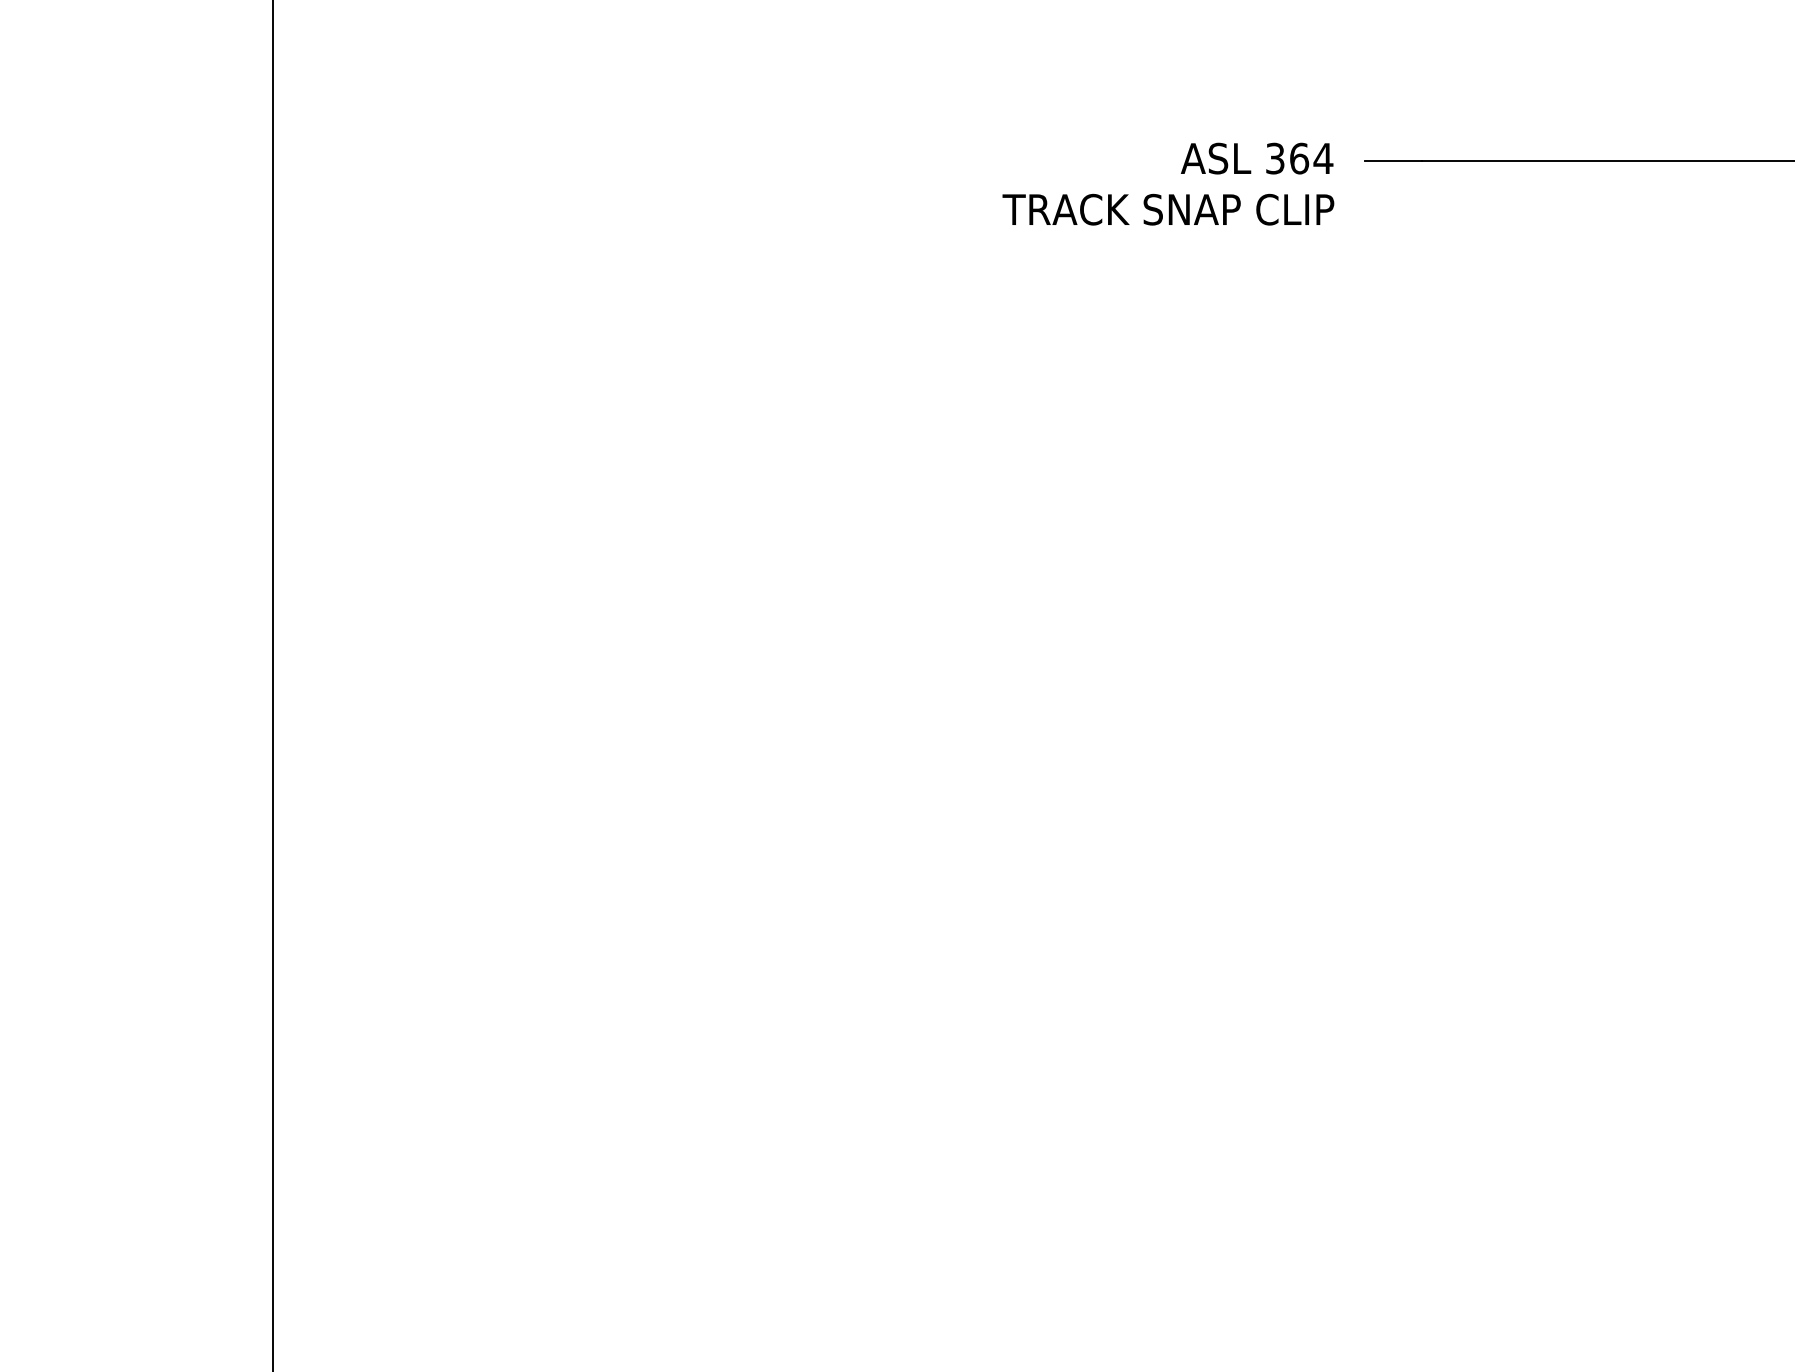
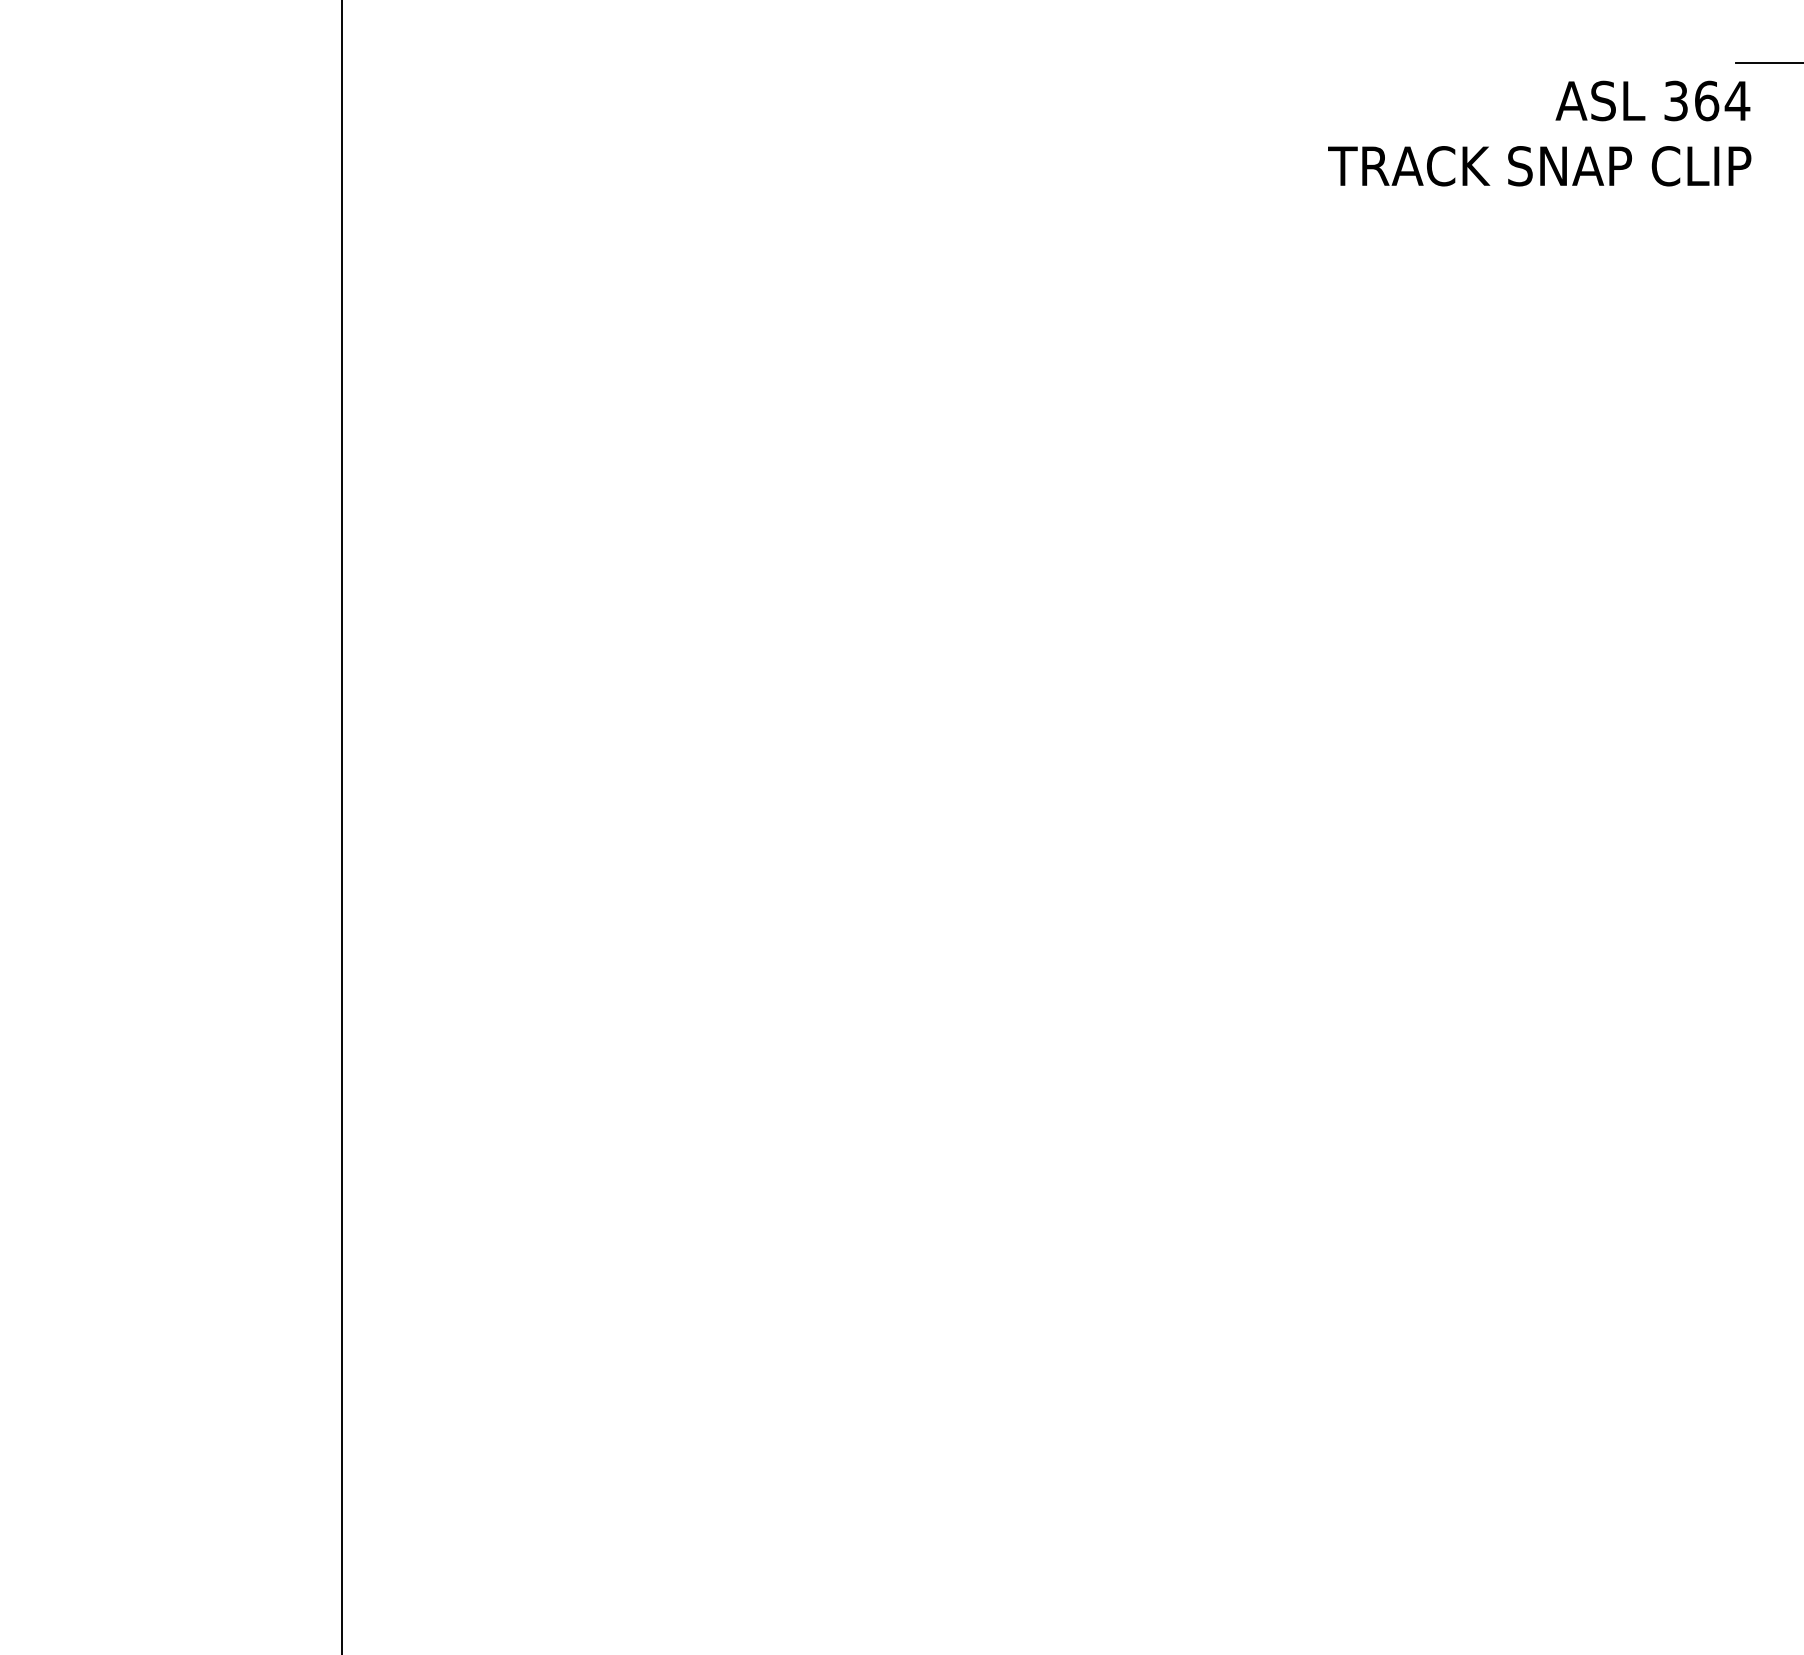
text: (1168, 183) -> (1539, 132), moved

